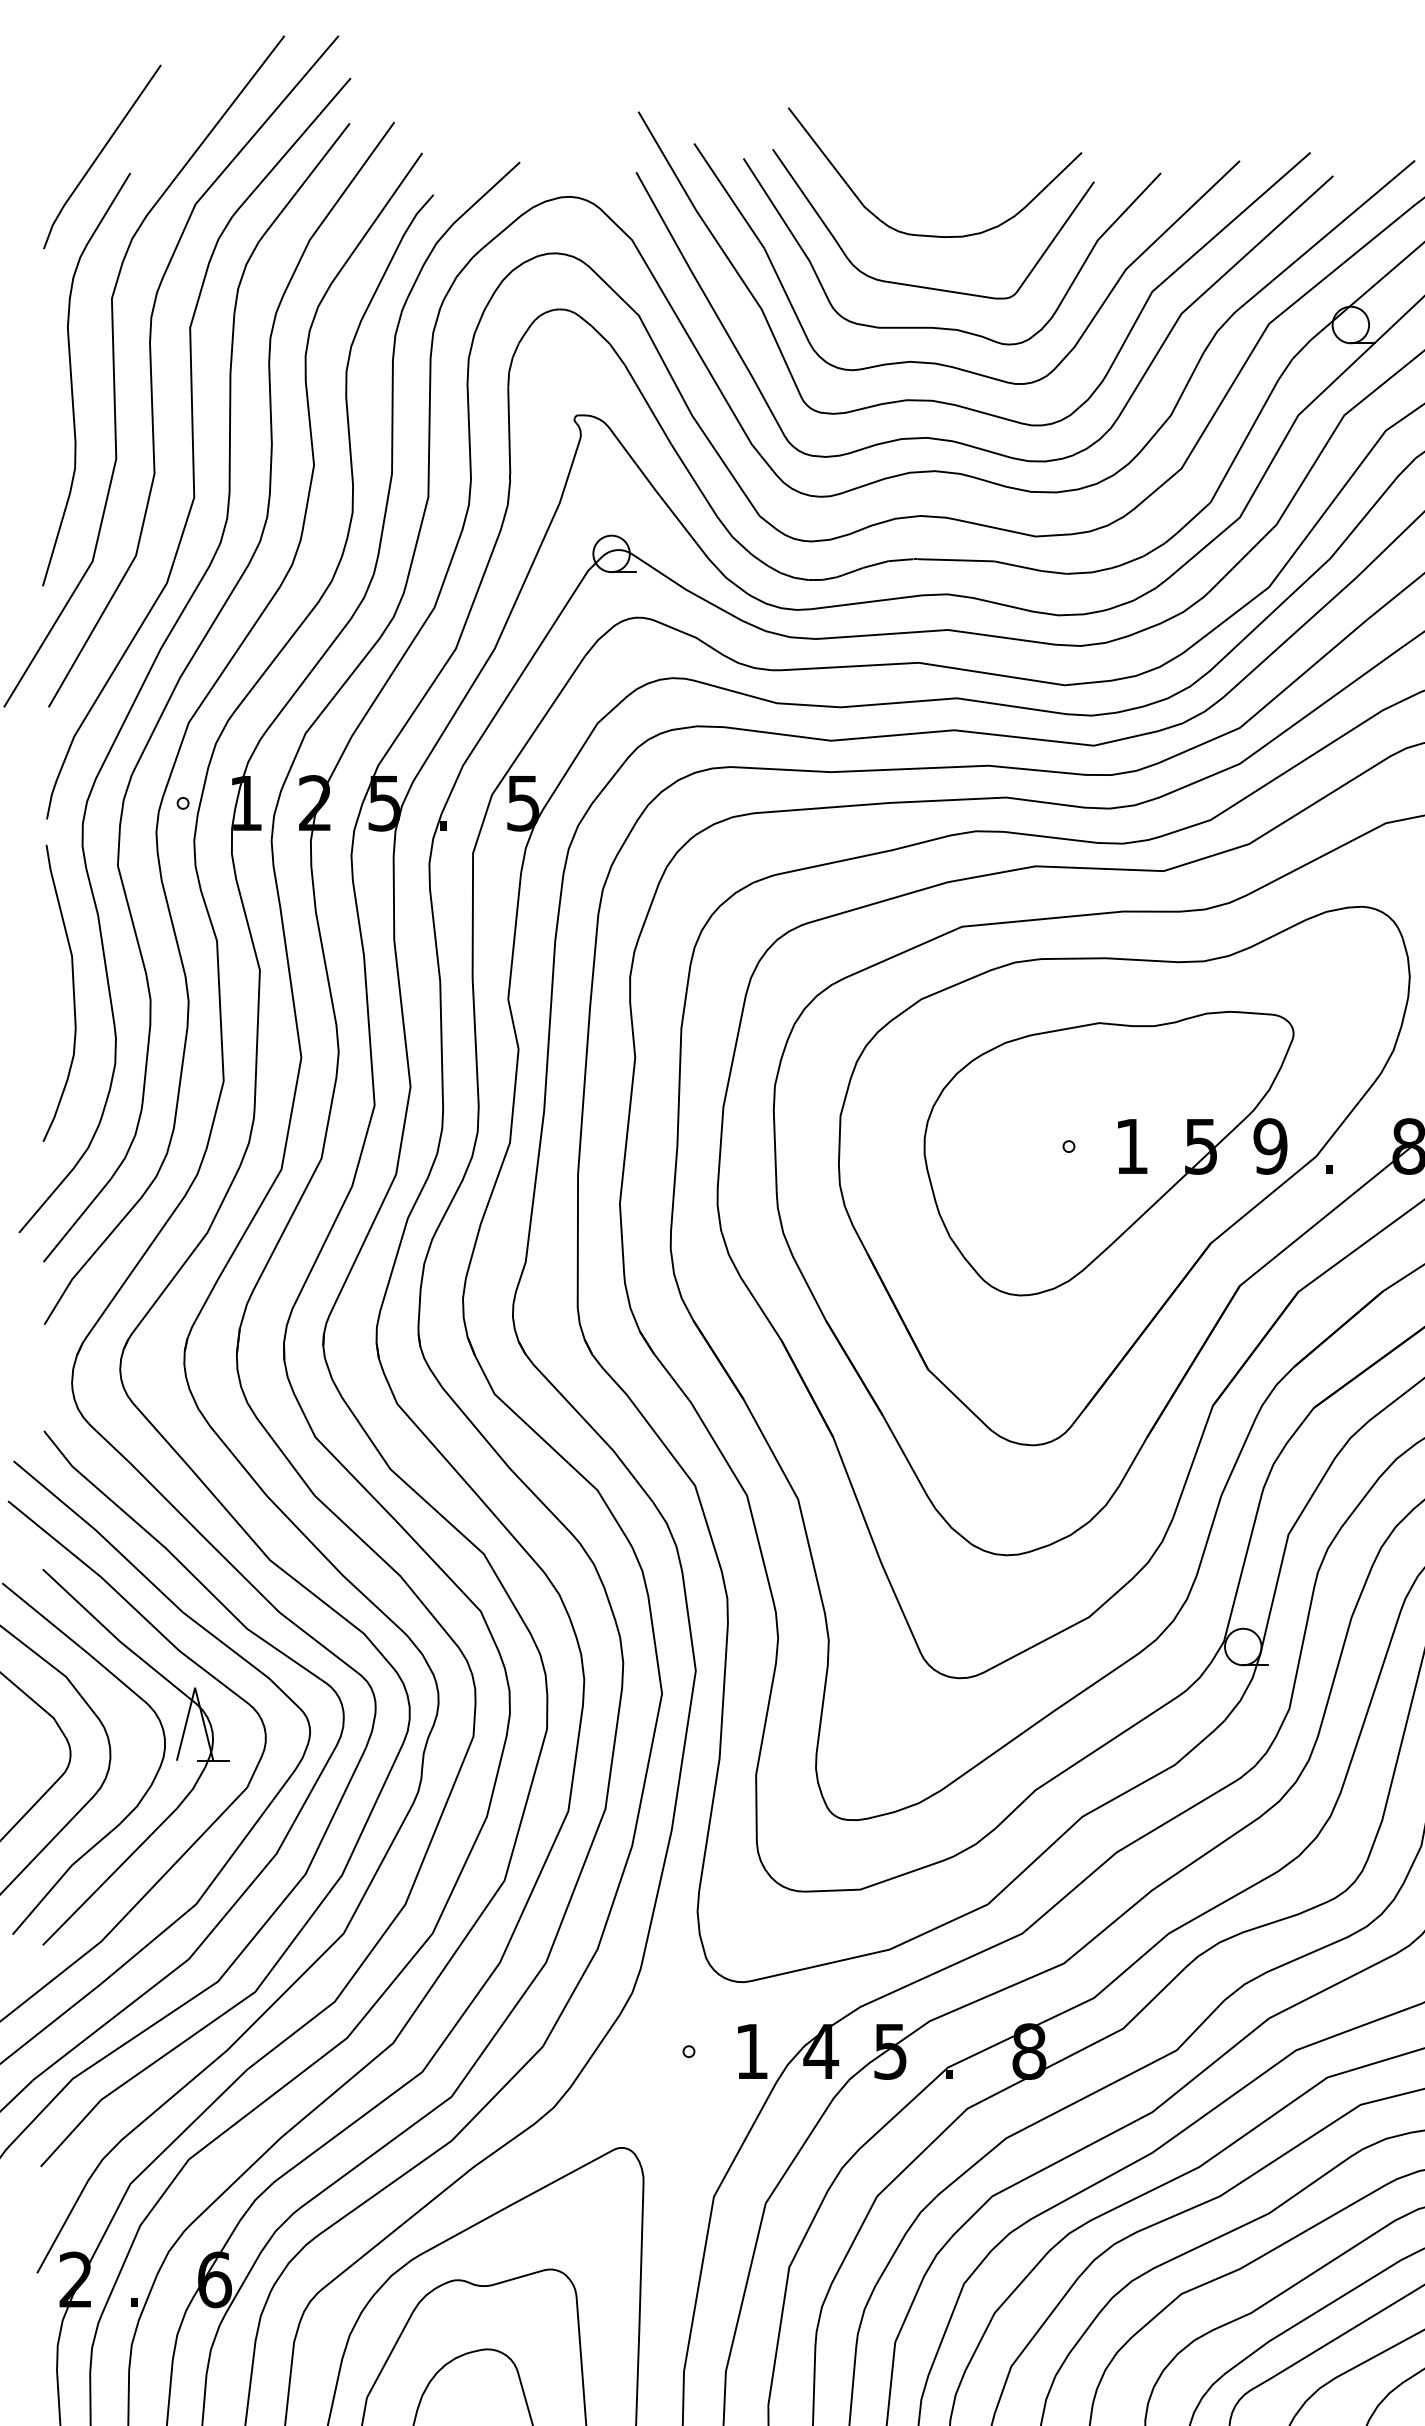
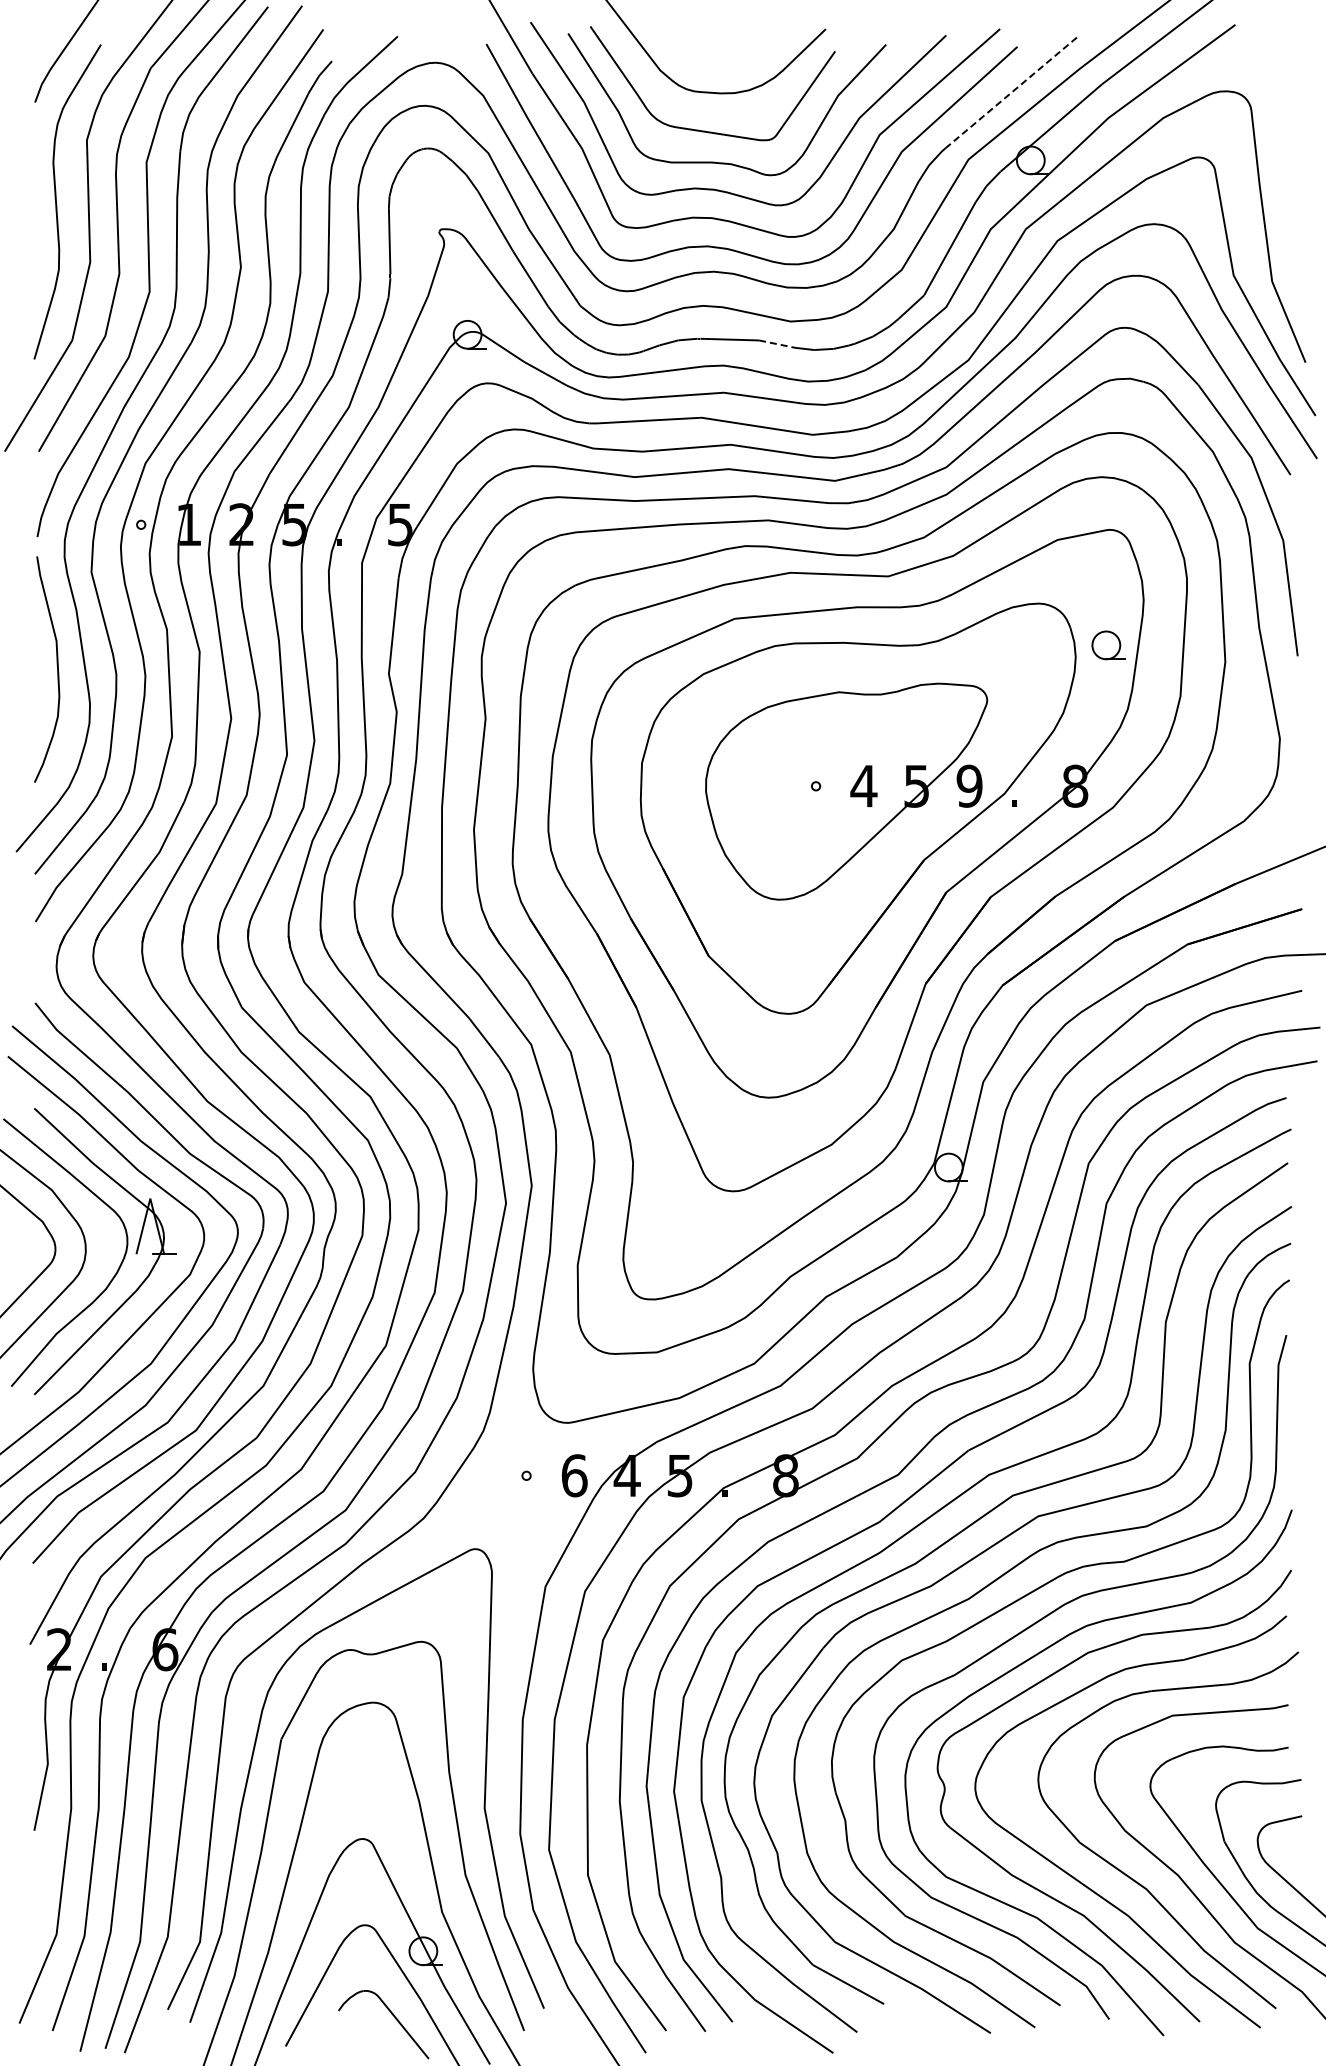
line: (1326, 234) -> (1012, 91), solid -> dashed
line: (1018, 566) -> (777, 344), solid -> dashed
text: (1131, 1146) -> (863, 786), 1 -> 4
text: (751, 2051) -> (574, 1475), 1 -> 6

